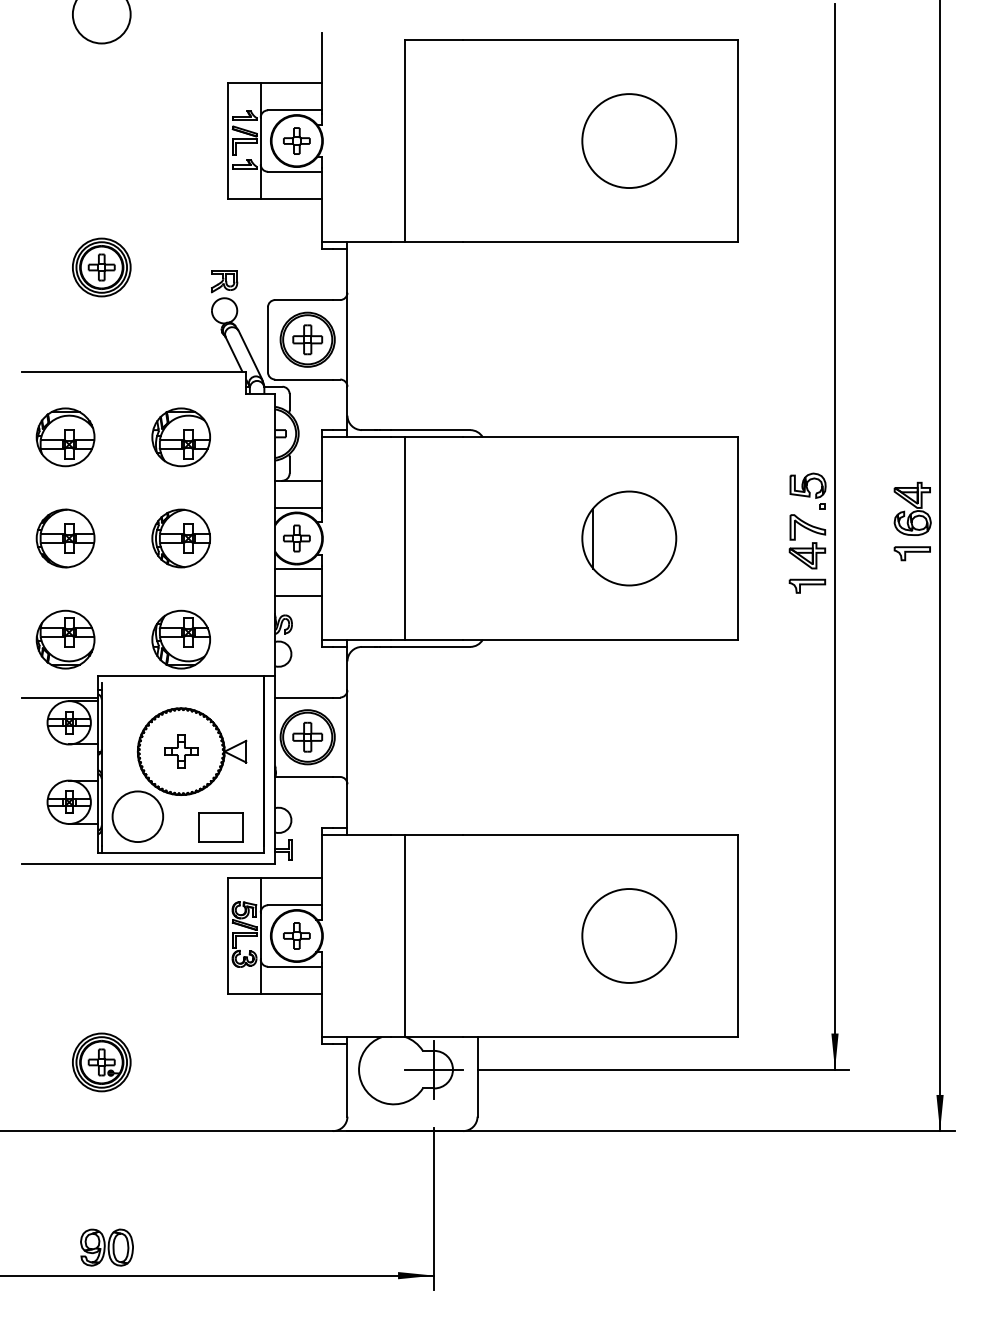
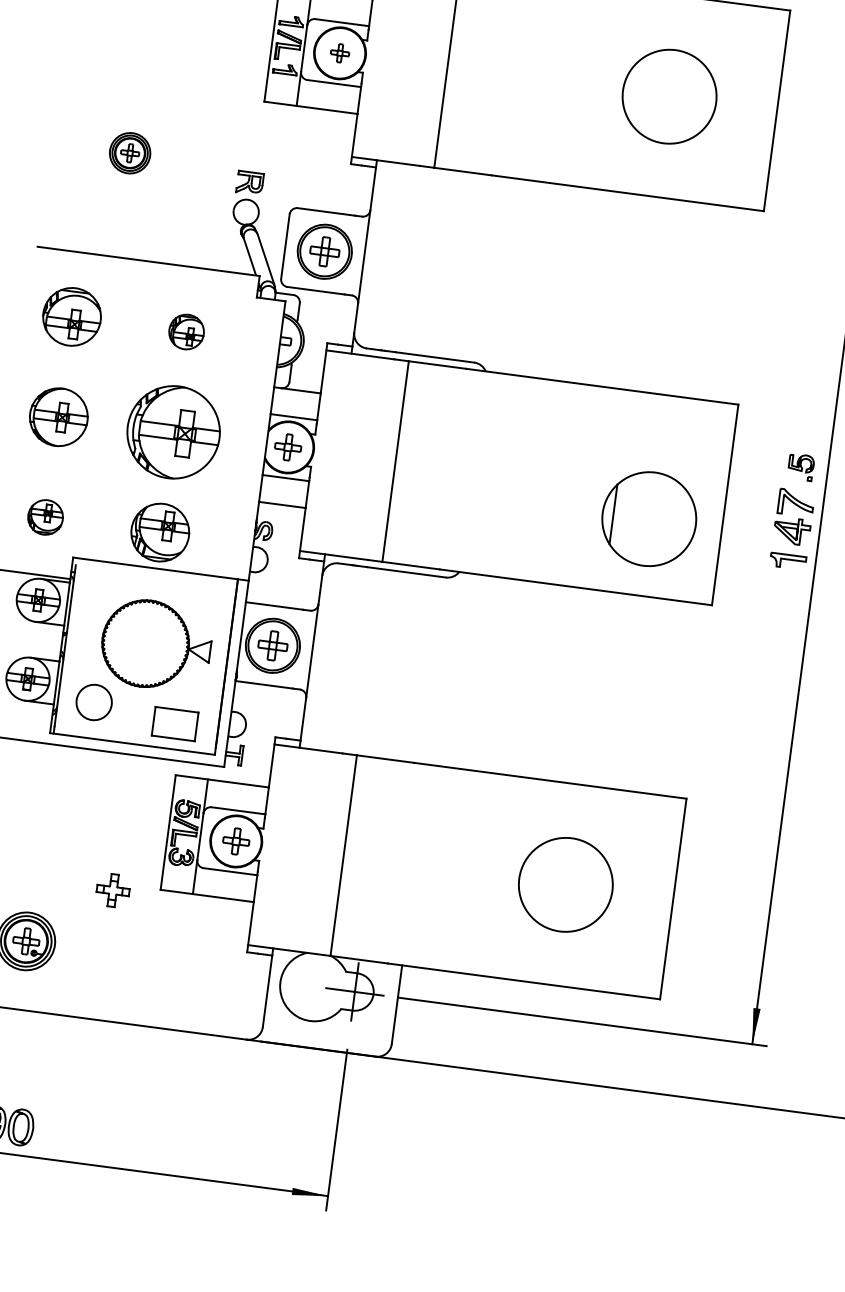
part: (296, 140) -> (339, 52), size x0.7
part: (101, 267) -> (129, 153), size x0.7
part: (180, 437) -> (185, 332), size x0.6
part: (807, 490) -> (800, 466), size x0.7
part: (180, 538) -> (172, 432), size x1.6
part: (629, 538) -> (649, 519), moved
part: (65, 639) -> (45, 517), size x0.6
part: (181, 751) -> (113, 890), moved
circle: (137, 816) -> (93, 702), size x0.7

